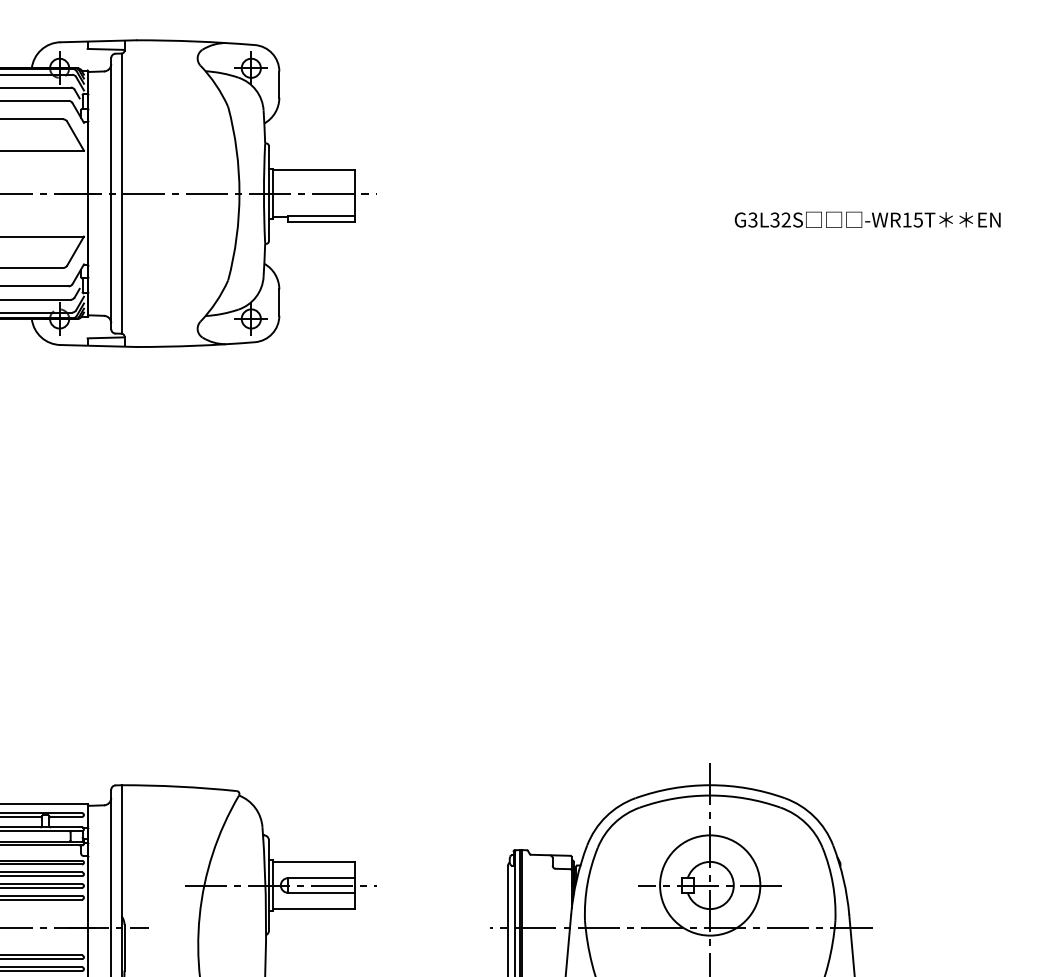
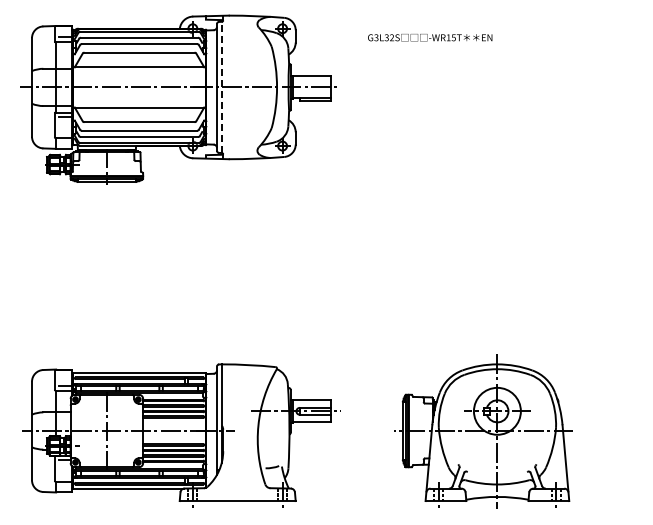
line: (120, 193) -> (221, 87), solid -> dashed
text: (868, 219) -> (430, 37), moved

